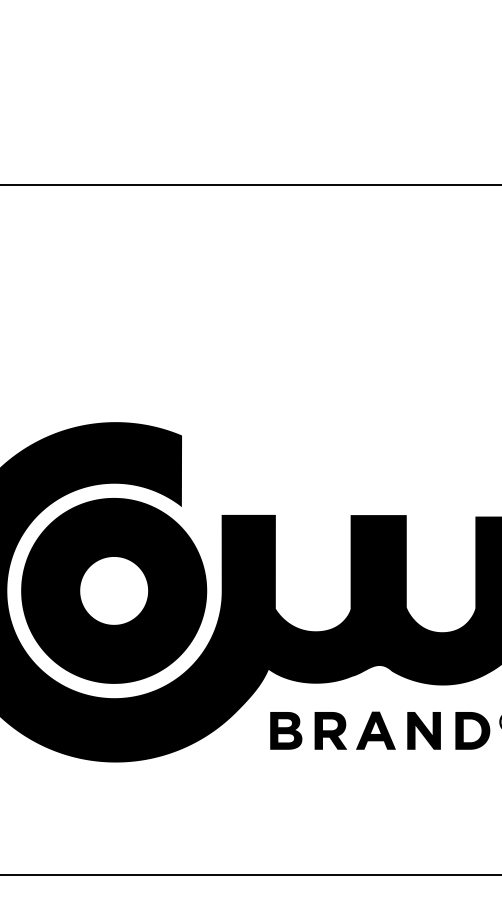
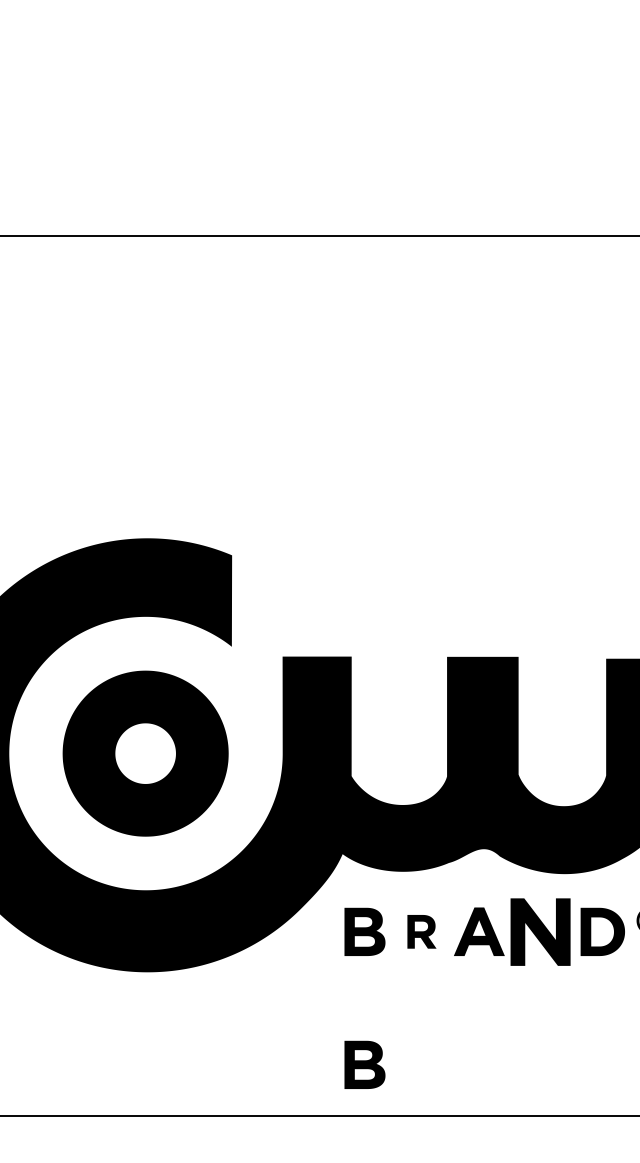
part: (114, 590) -> (145, 753), size x0.7
part: (330, 730) -> (421, 931), size x0.7
part: (423, 730) -> (540, 931), size x1.4
part: (285, 834) -> (364, 1064), added

